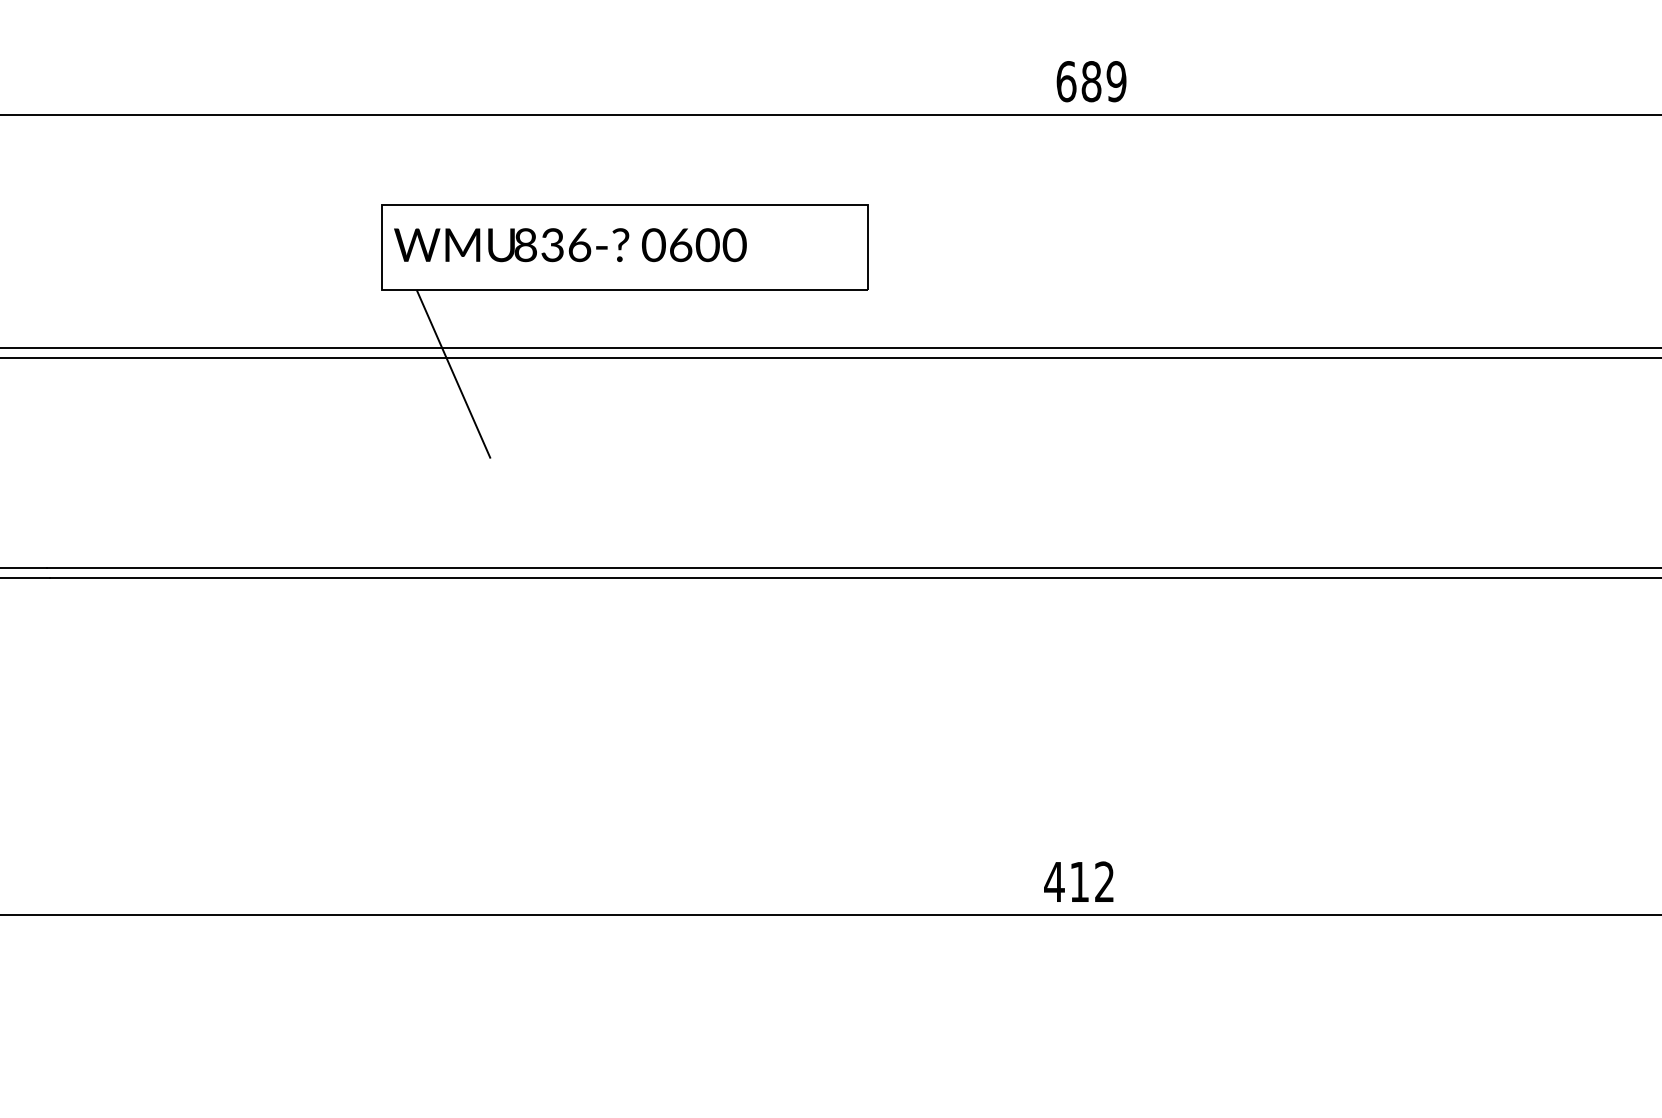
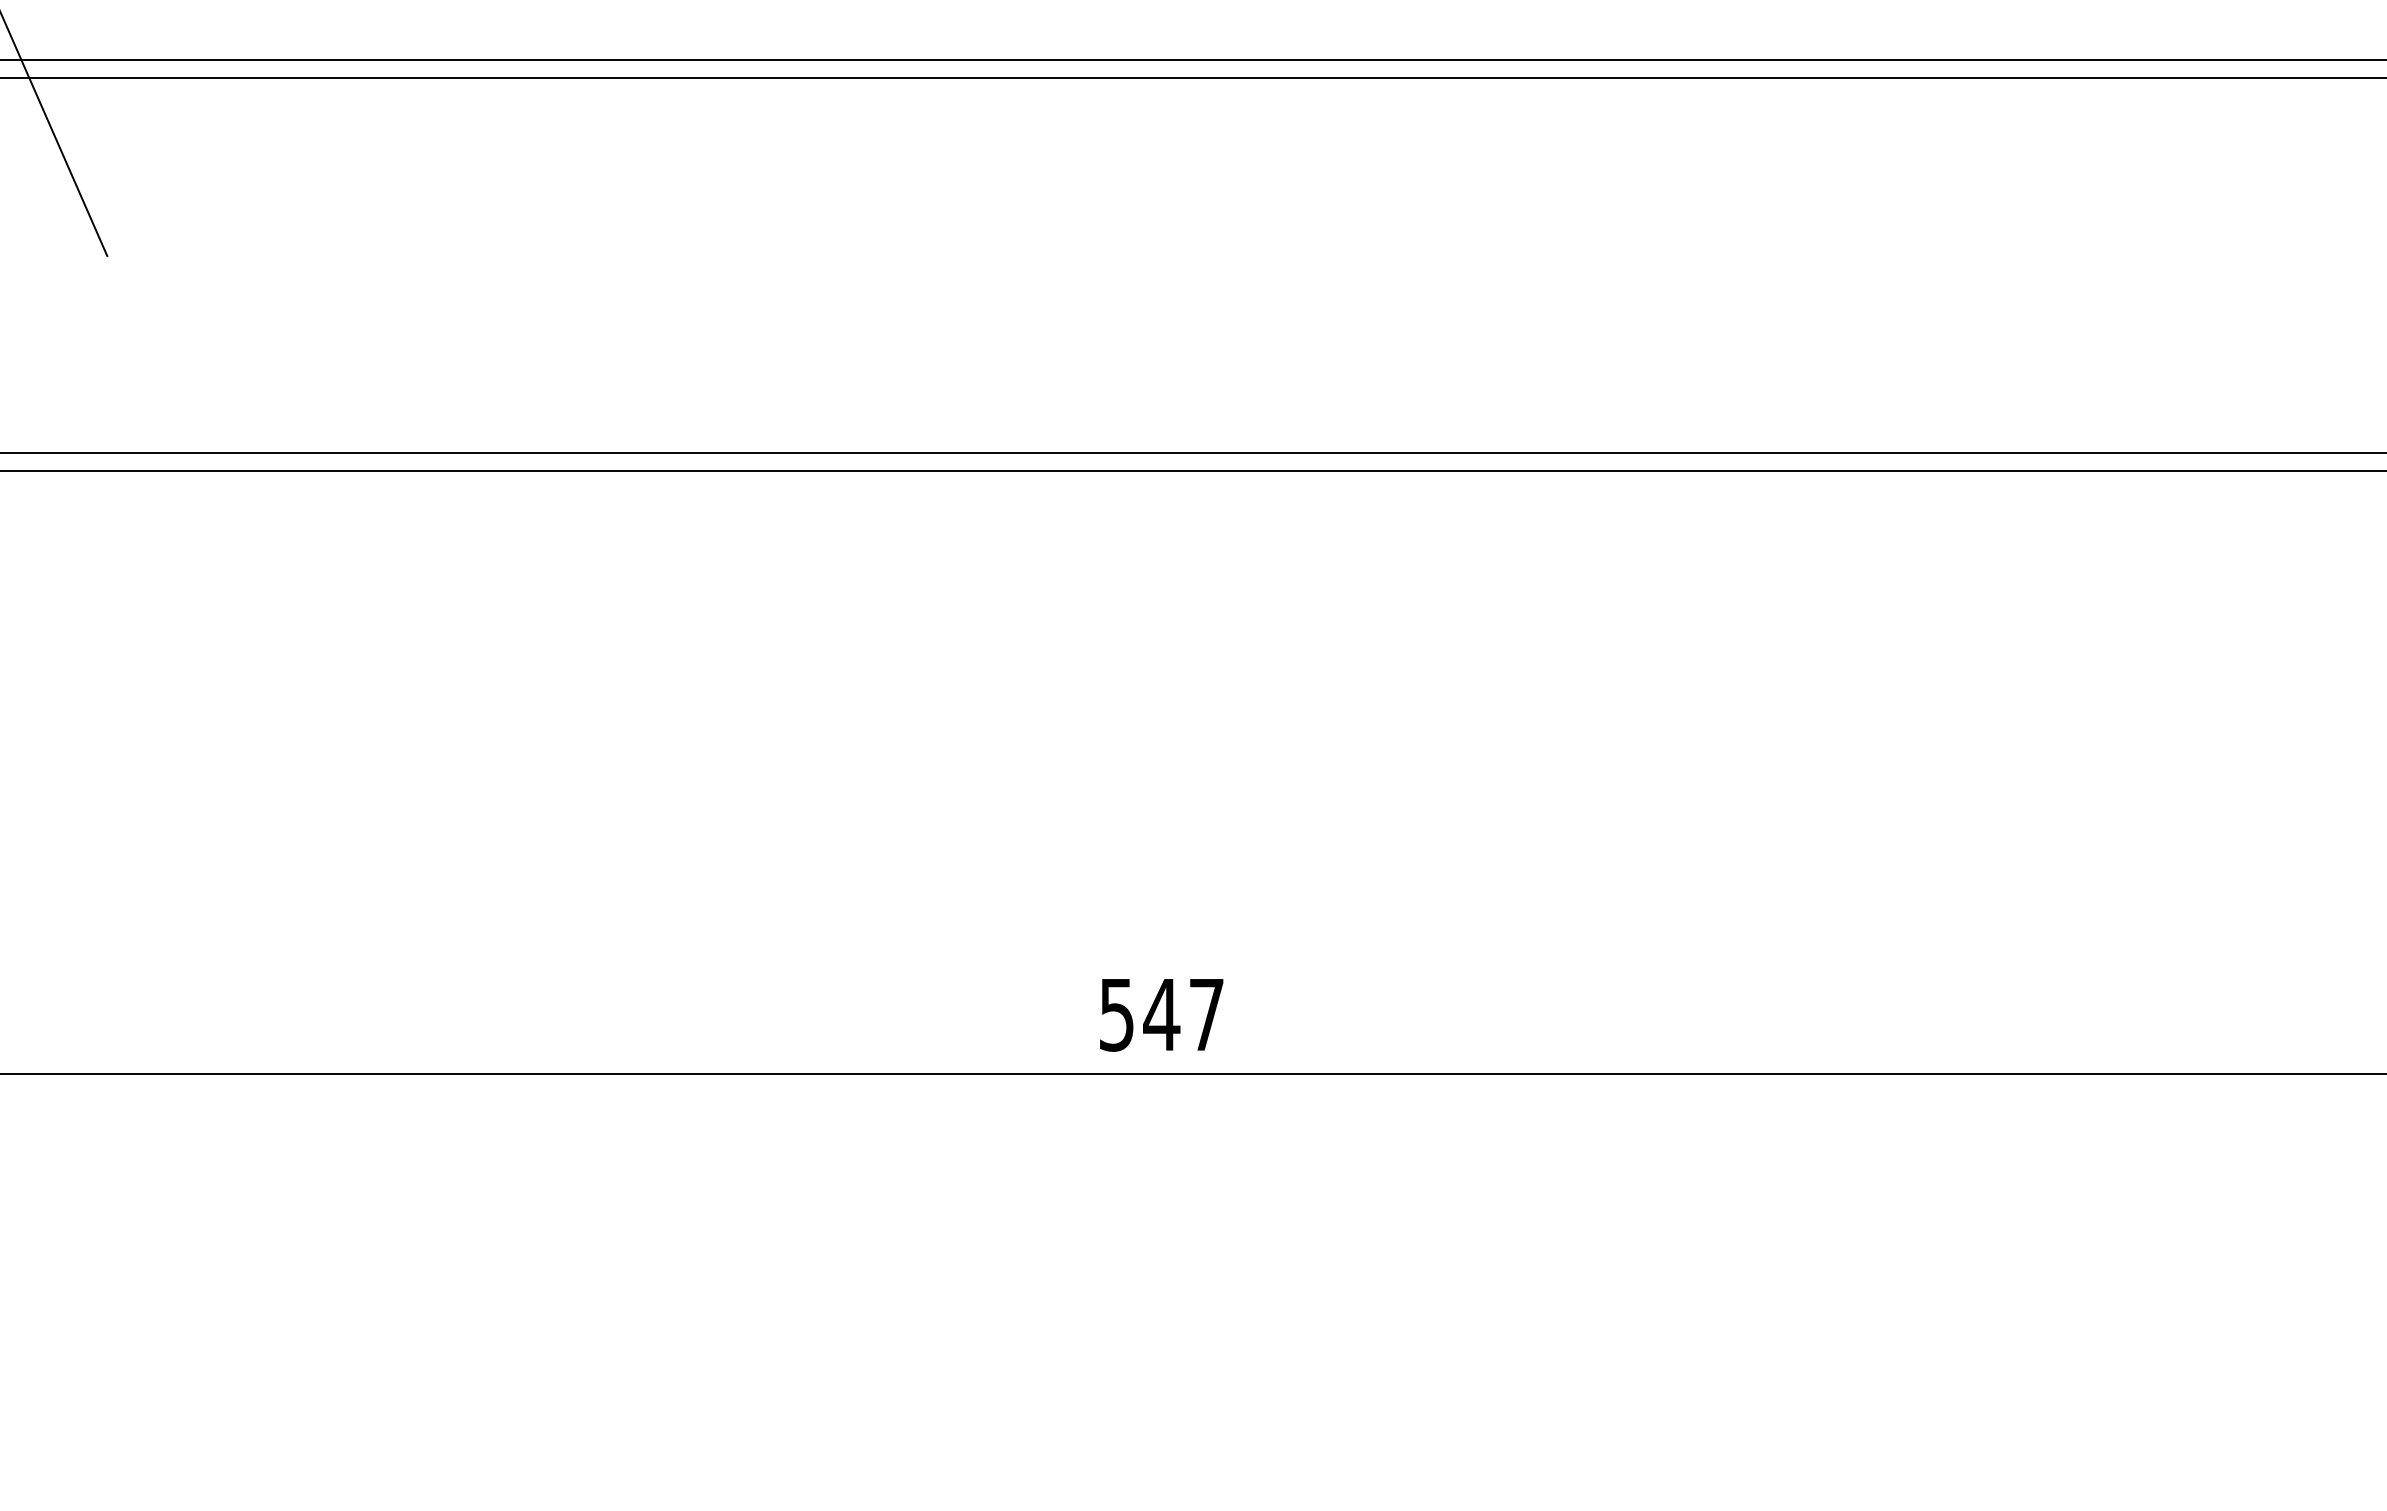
text: (1078, 881) -> (1159, 1013), 412 -> 547

